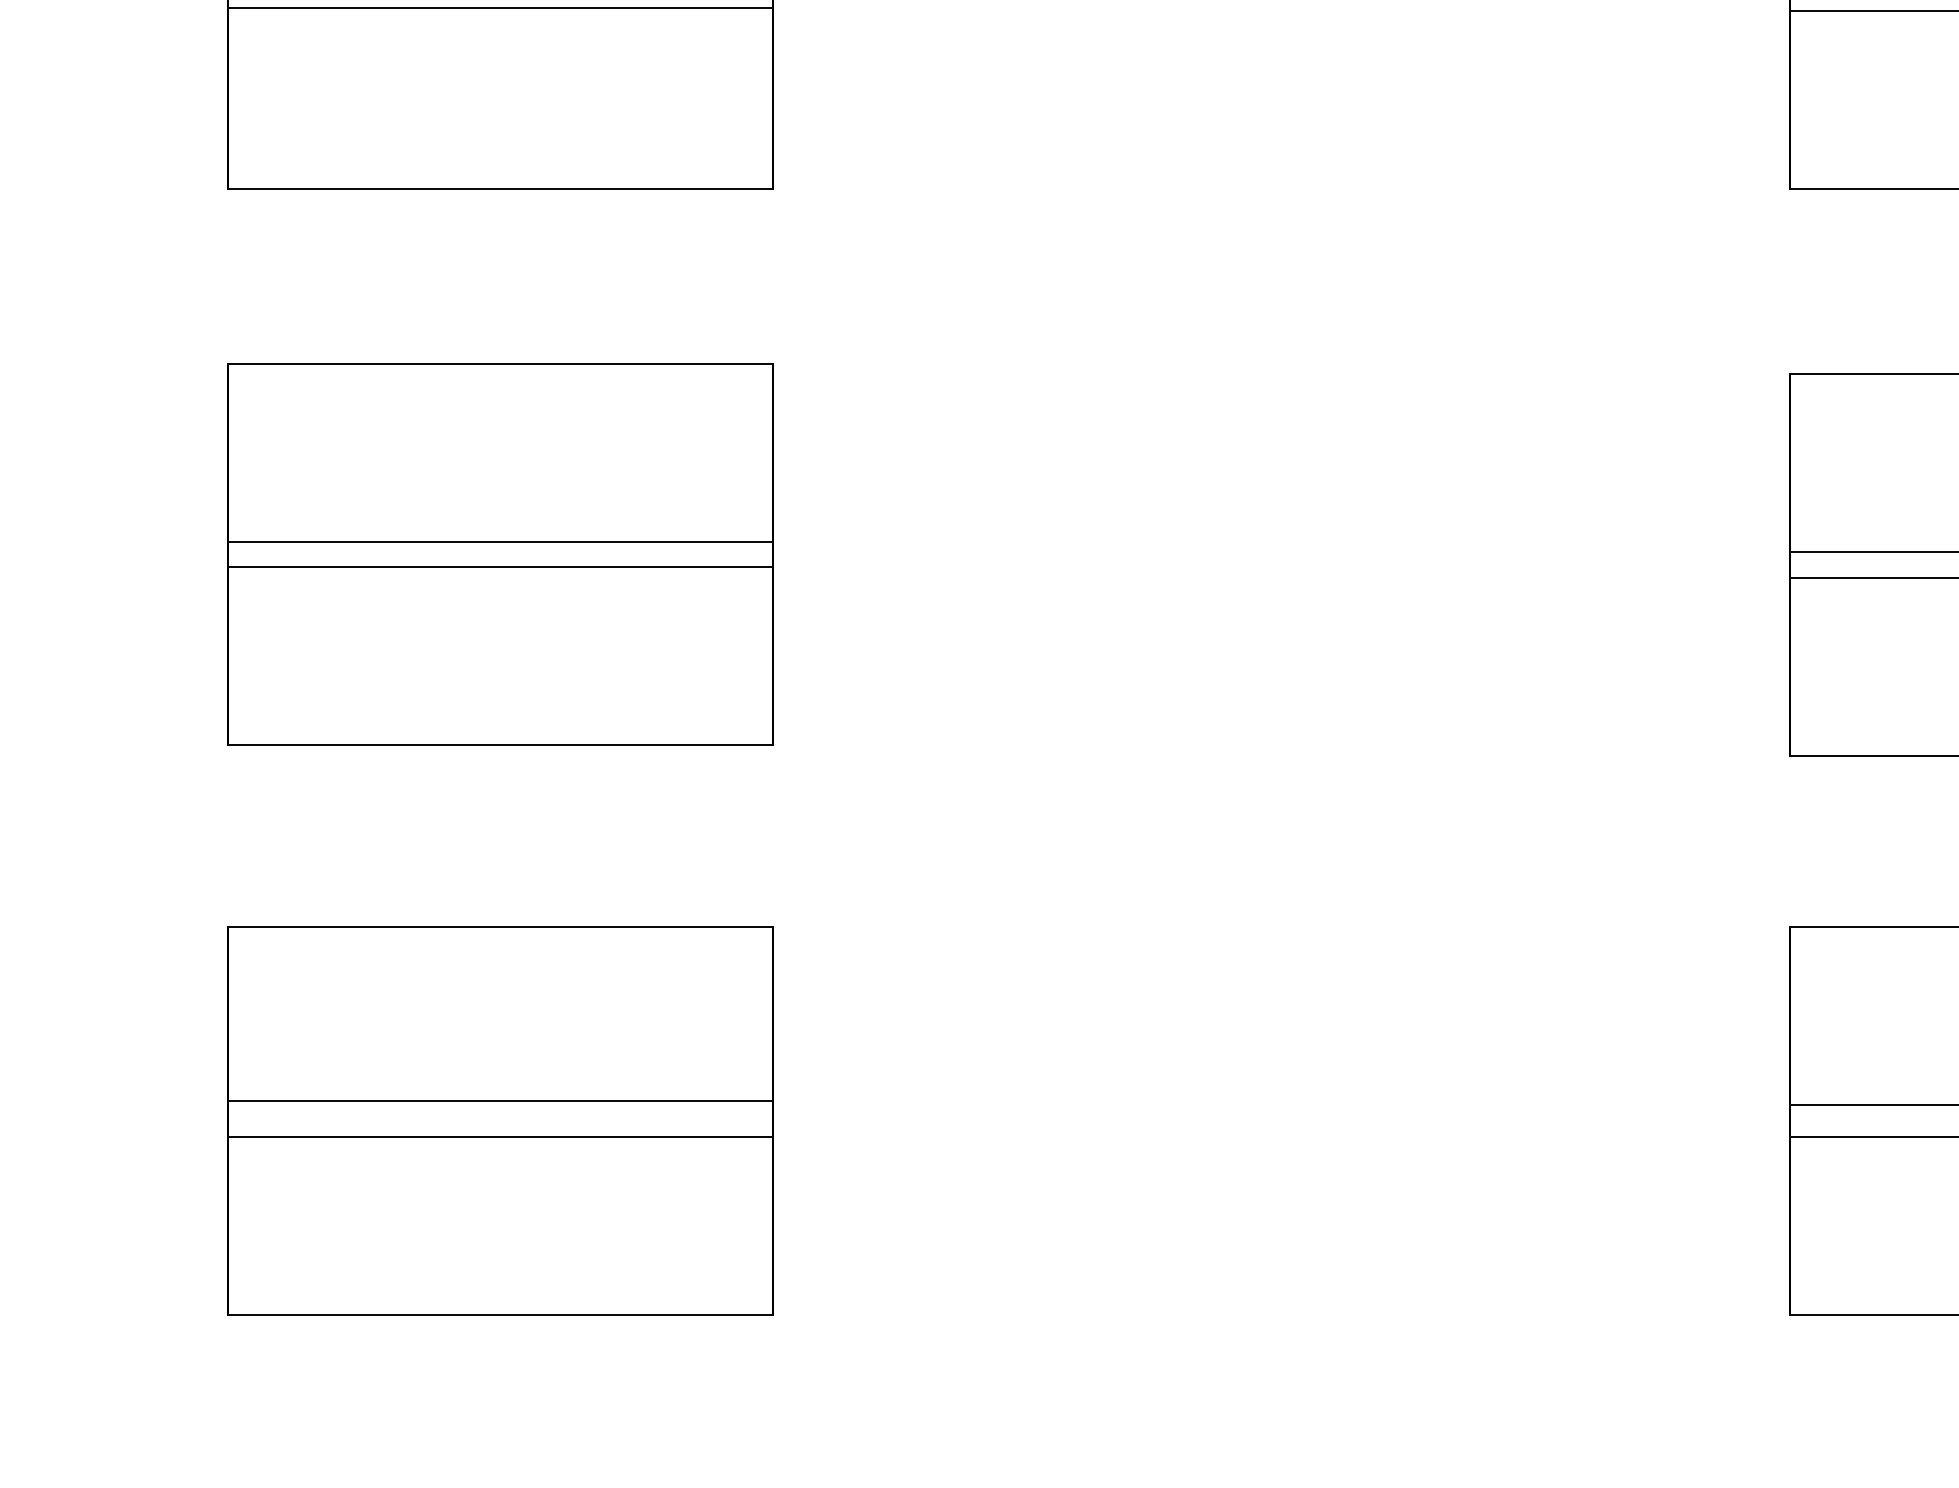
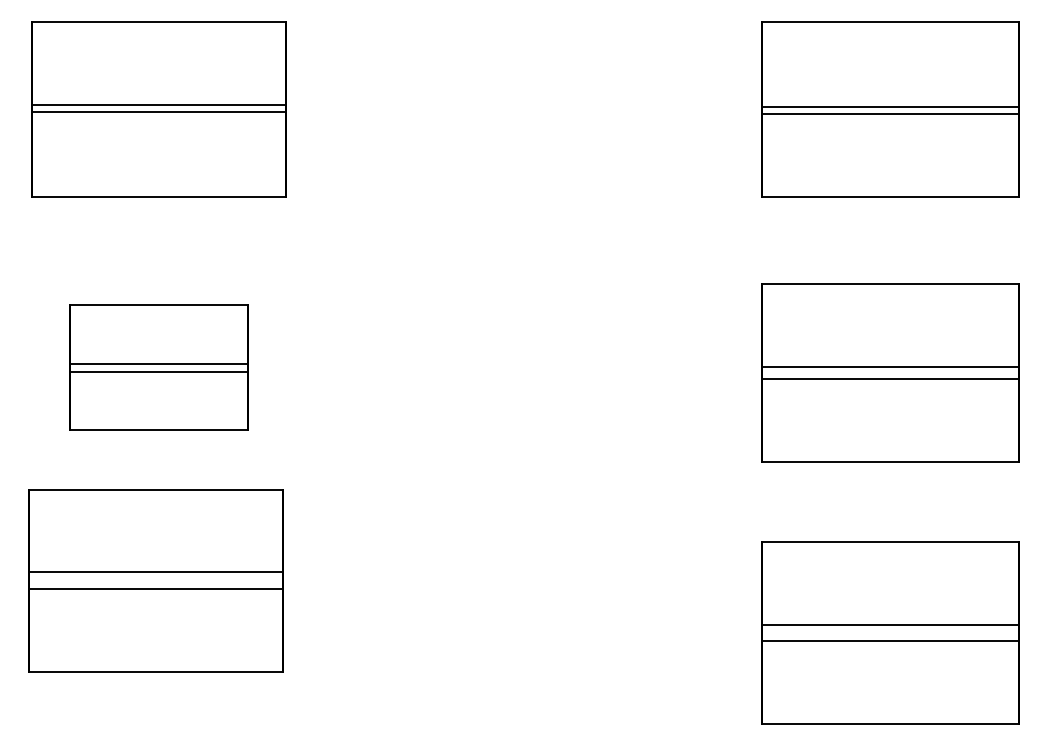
part: (500, 553) -> (158, 367), size x0.7
part: (500, 1120) -> (155, 580), moved

